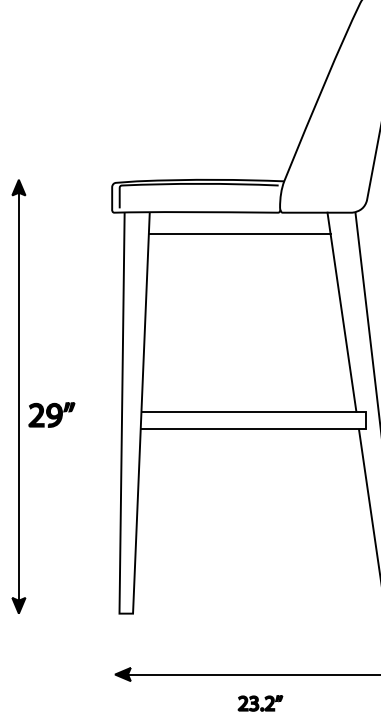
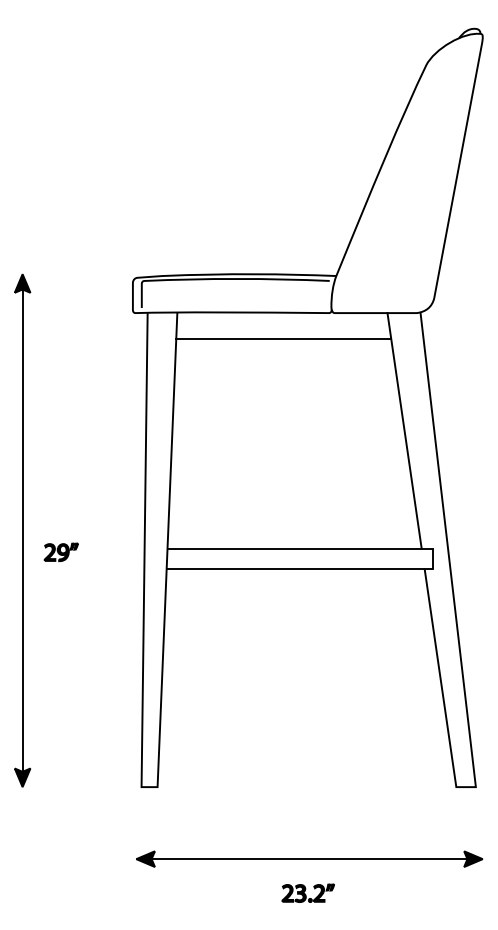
part: (50, 415) -> (60, 552), size x0.62

